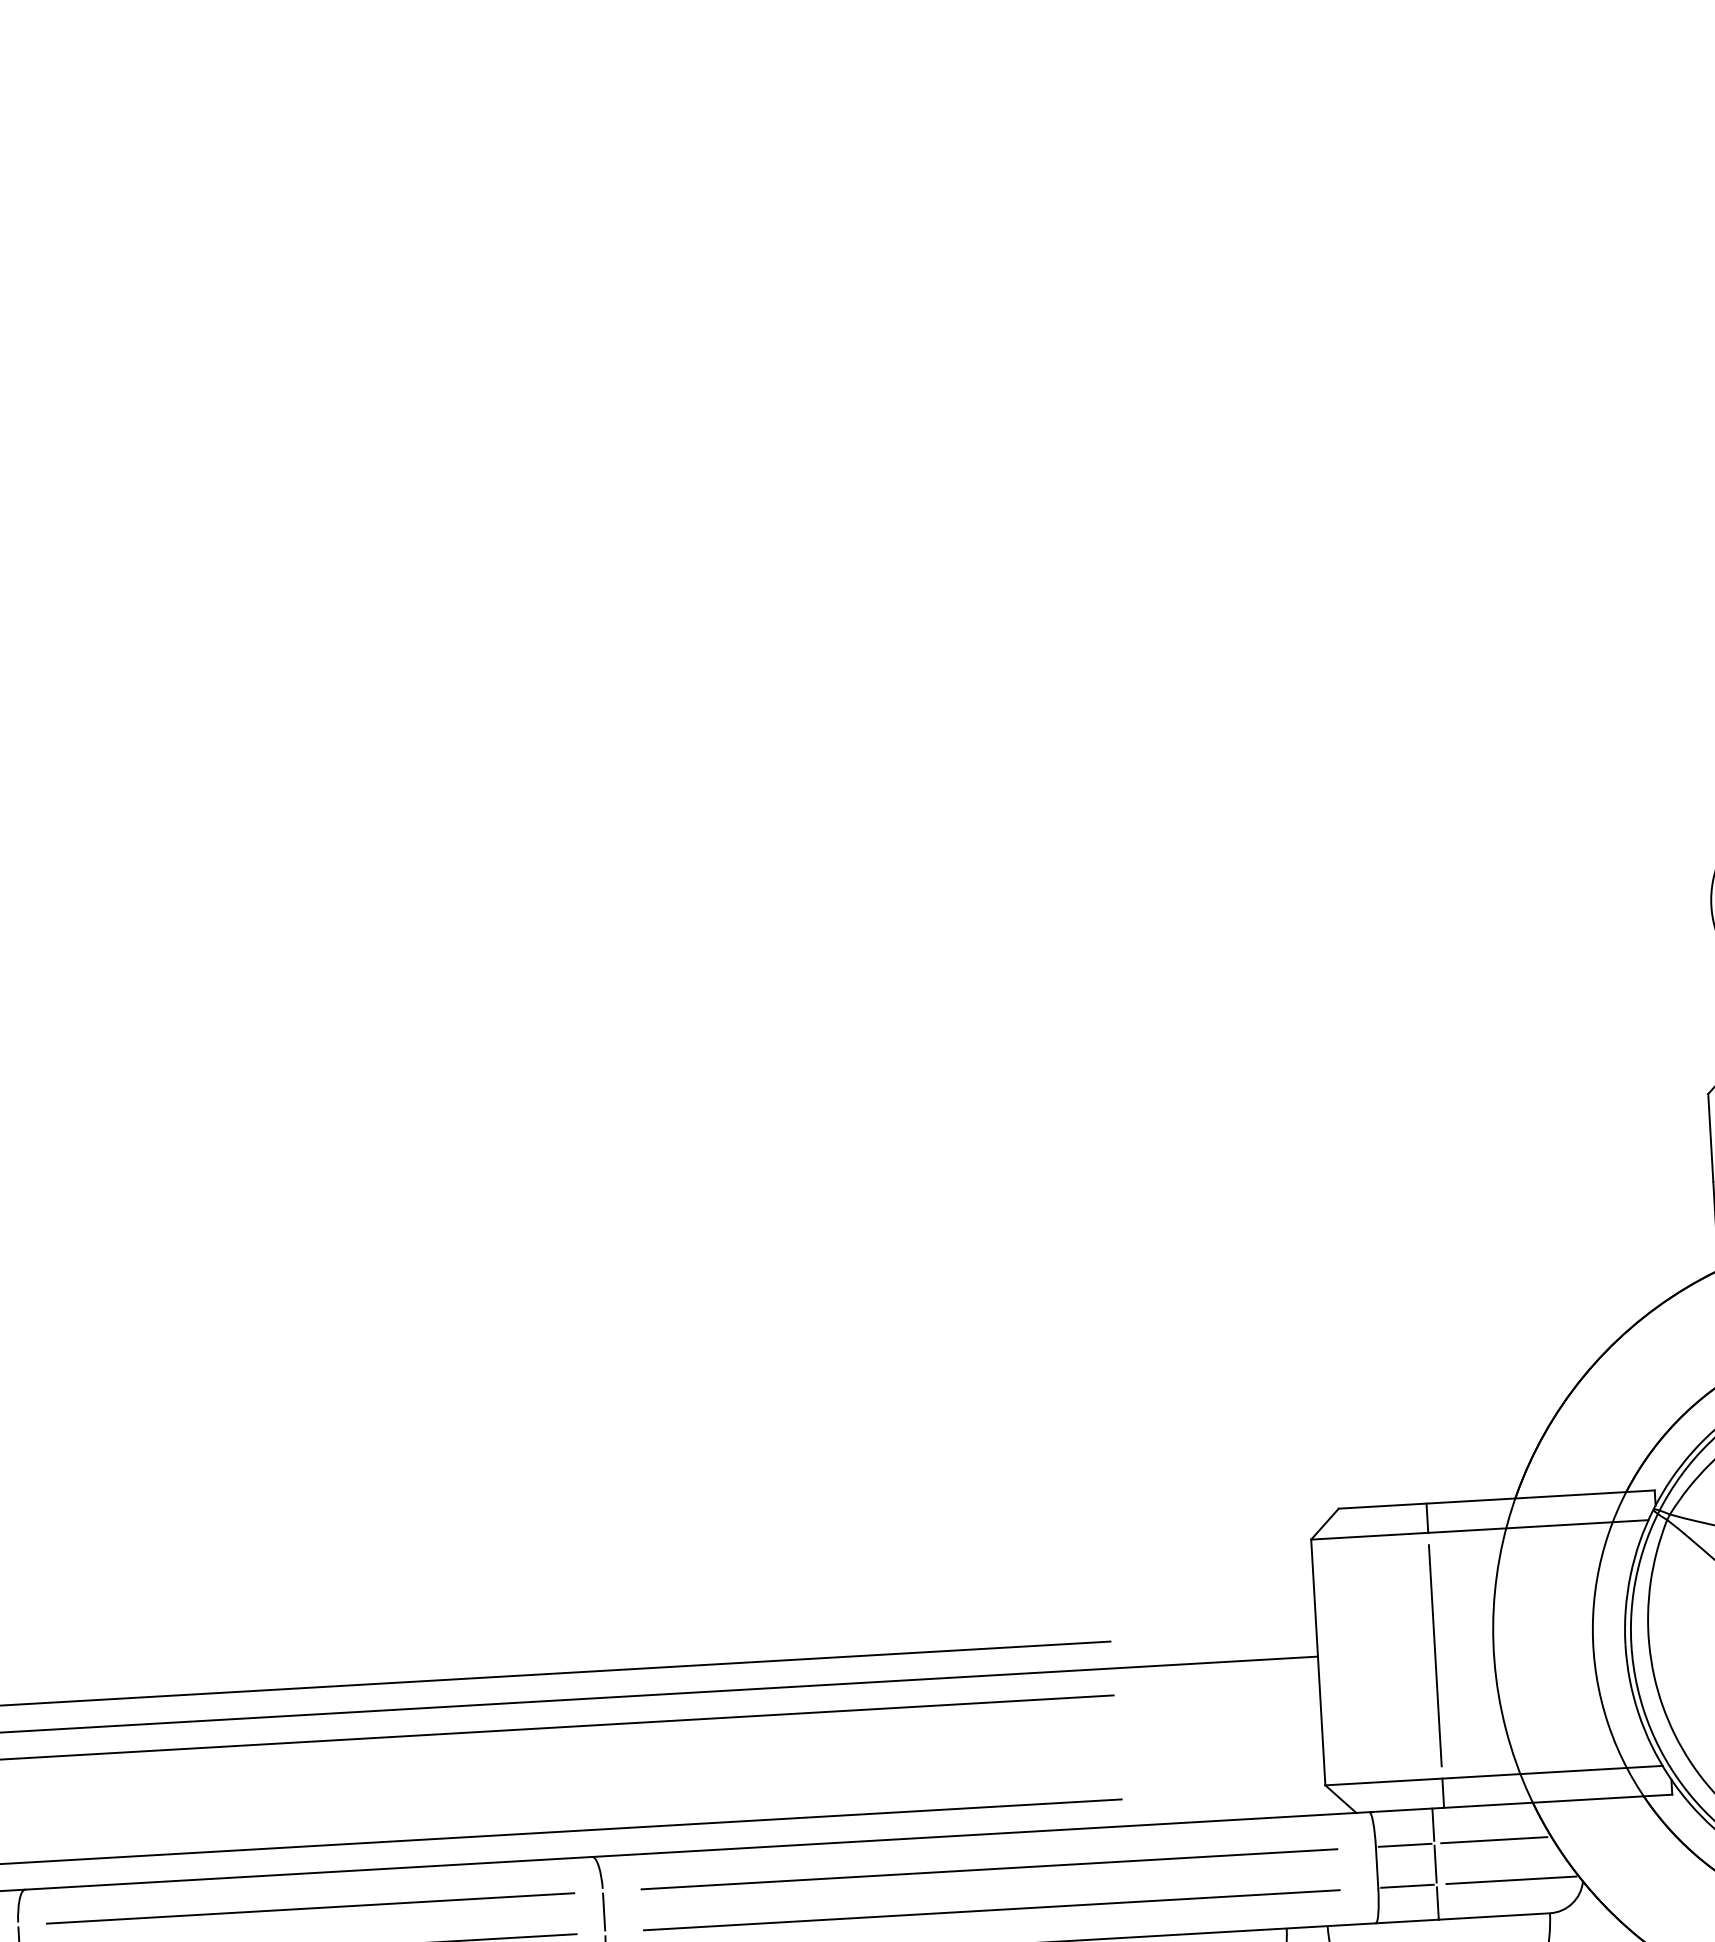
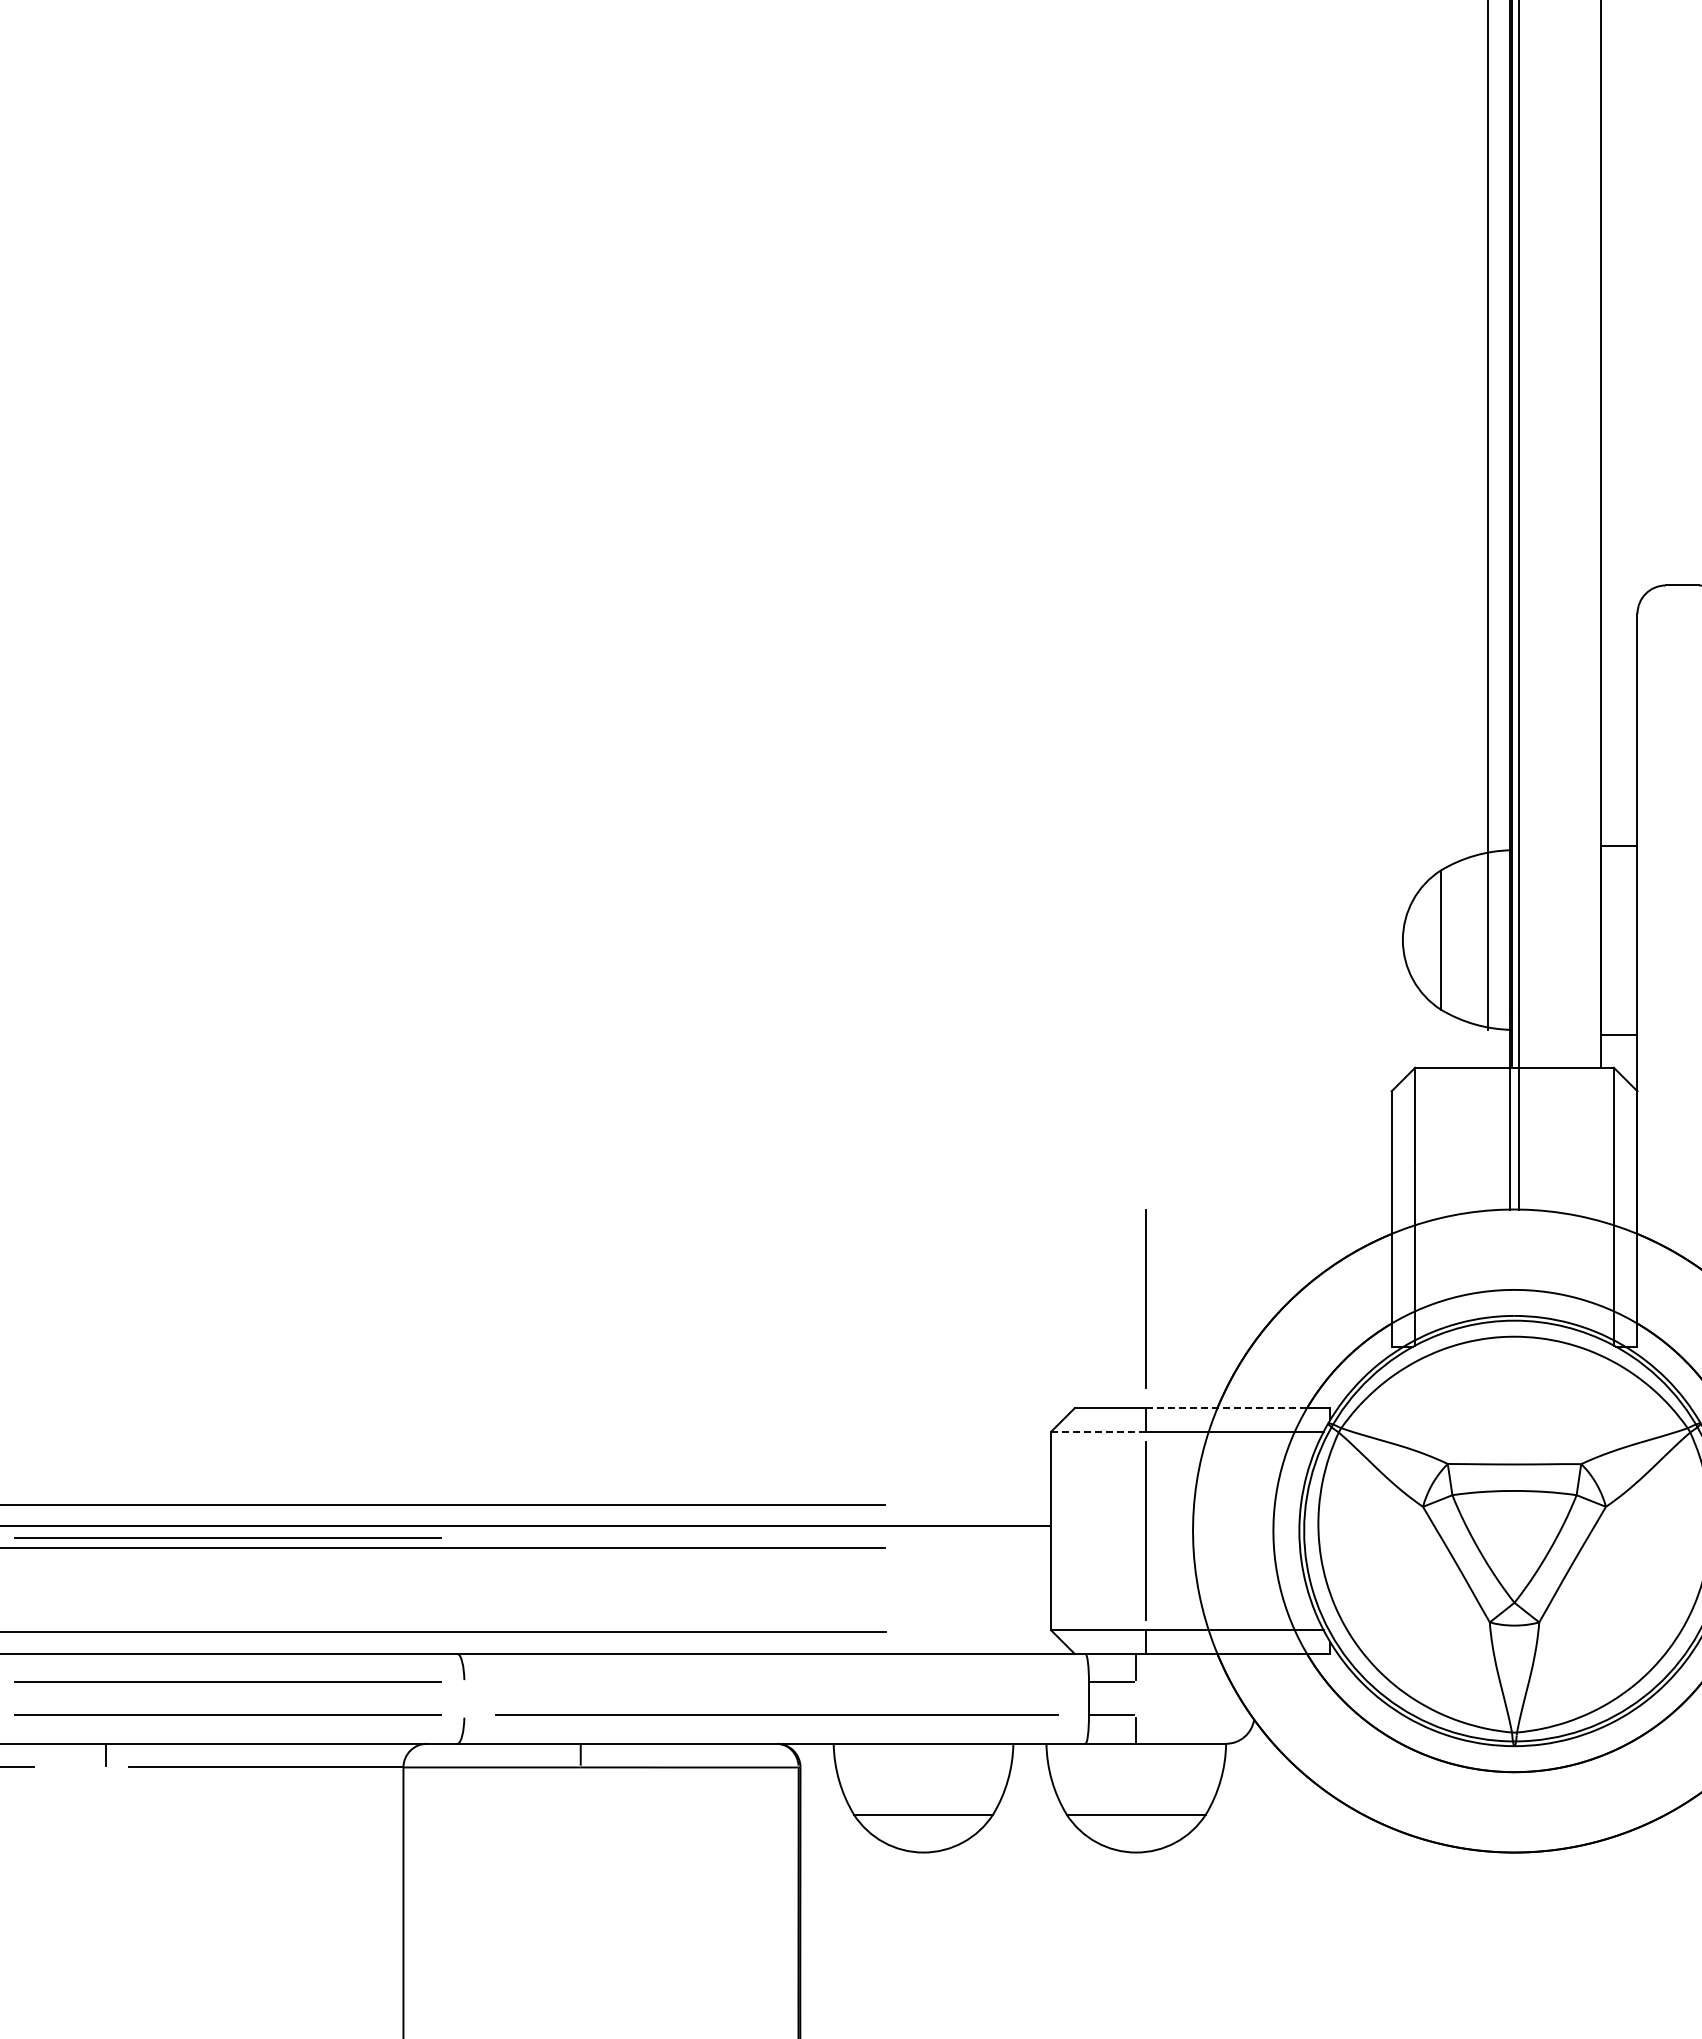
line: (1418, 1367) -> (1145, 1298), added
line: (1526, 1498) -> (1226, 1408), solid -> dashed
line: (1368, 1535) -> (1097, 1431), solid -> dashed
line: (299, 1729) -> (227, 1537), added
line: (1494, 1840) -> (1184, 1682), removed
line: (1435, 1863) -> (1136, 1698), removed
line: (989, 1869) -> (776, 1682), removed
line: (1511, 1880) -> (1196, 1715), removed
line: (604, 1911) -> (464, 1698), removed

